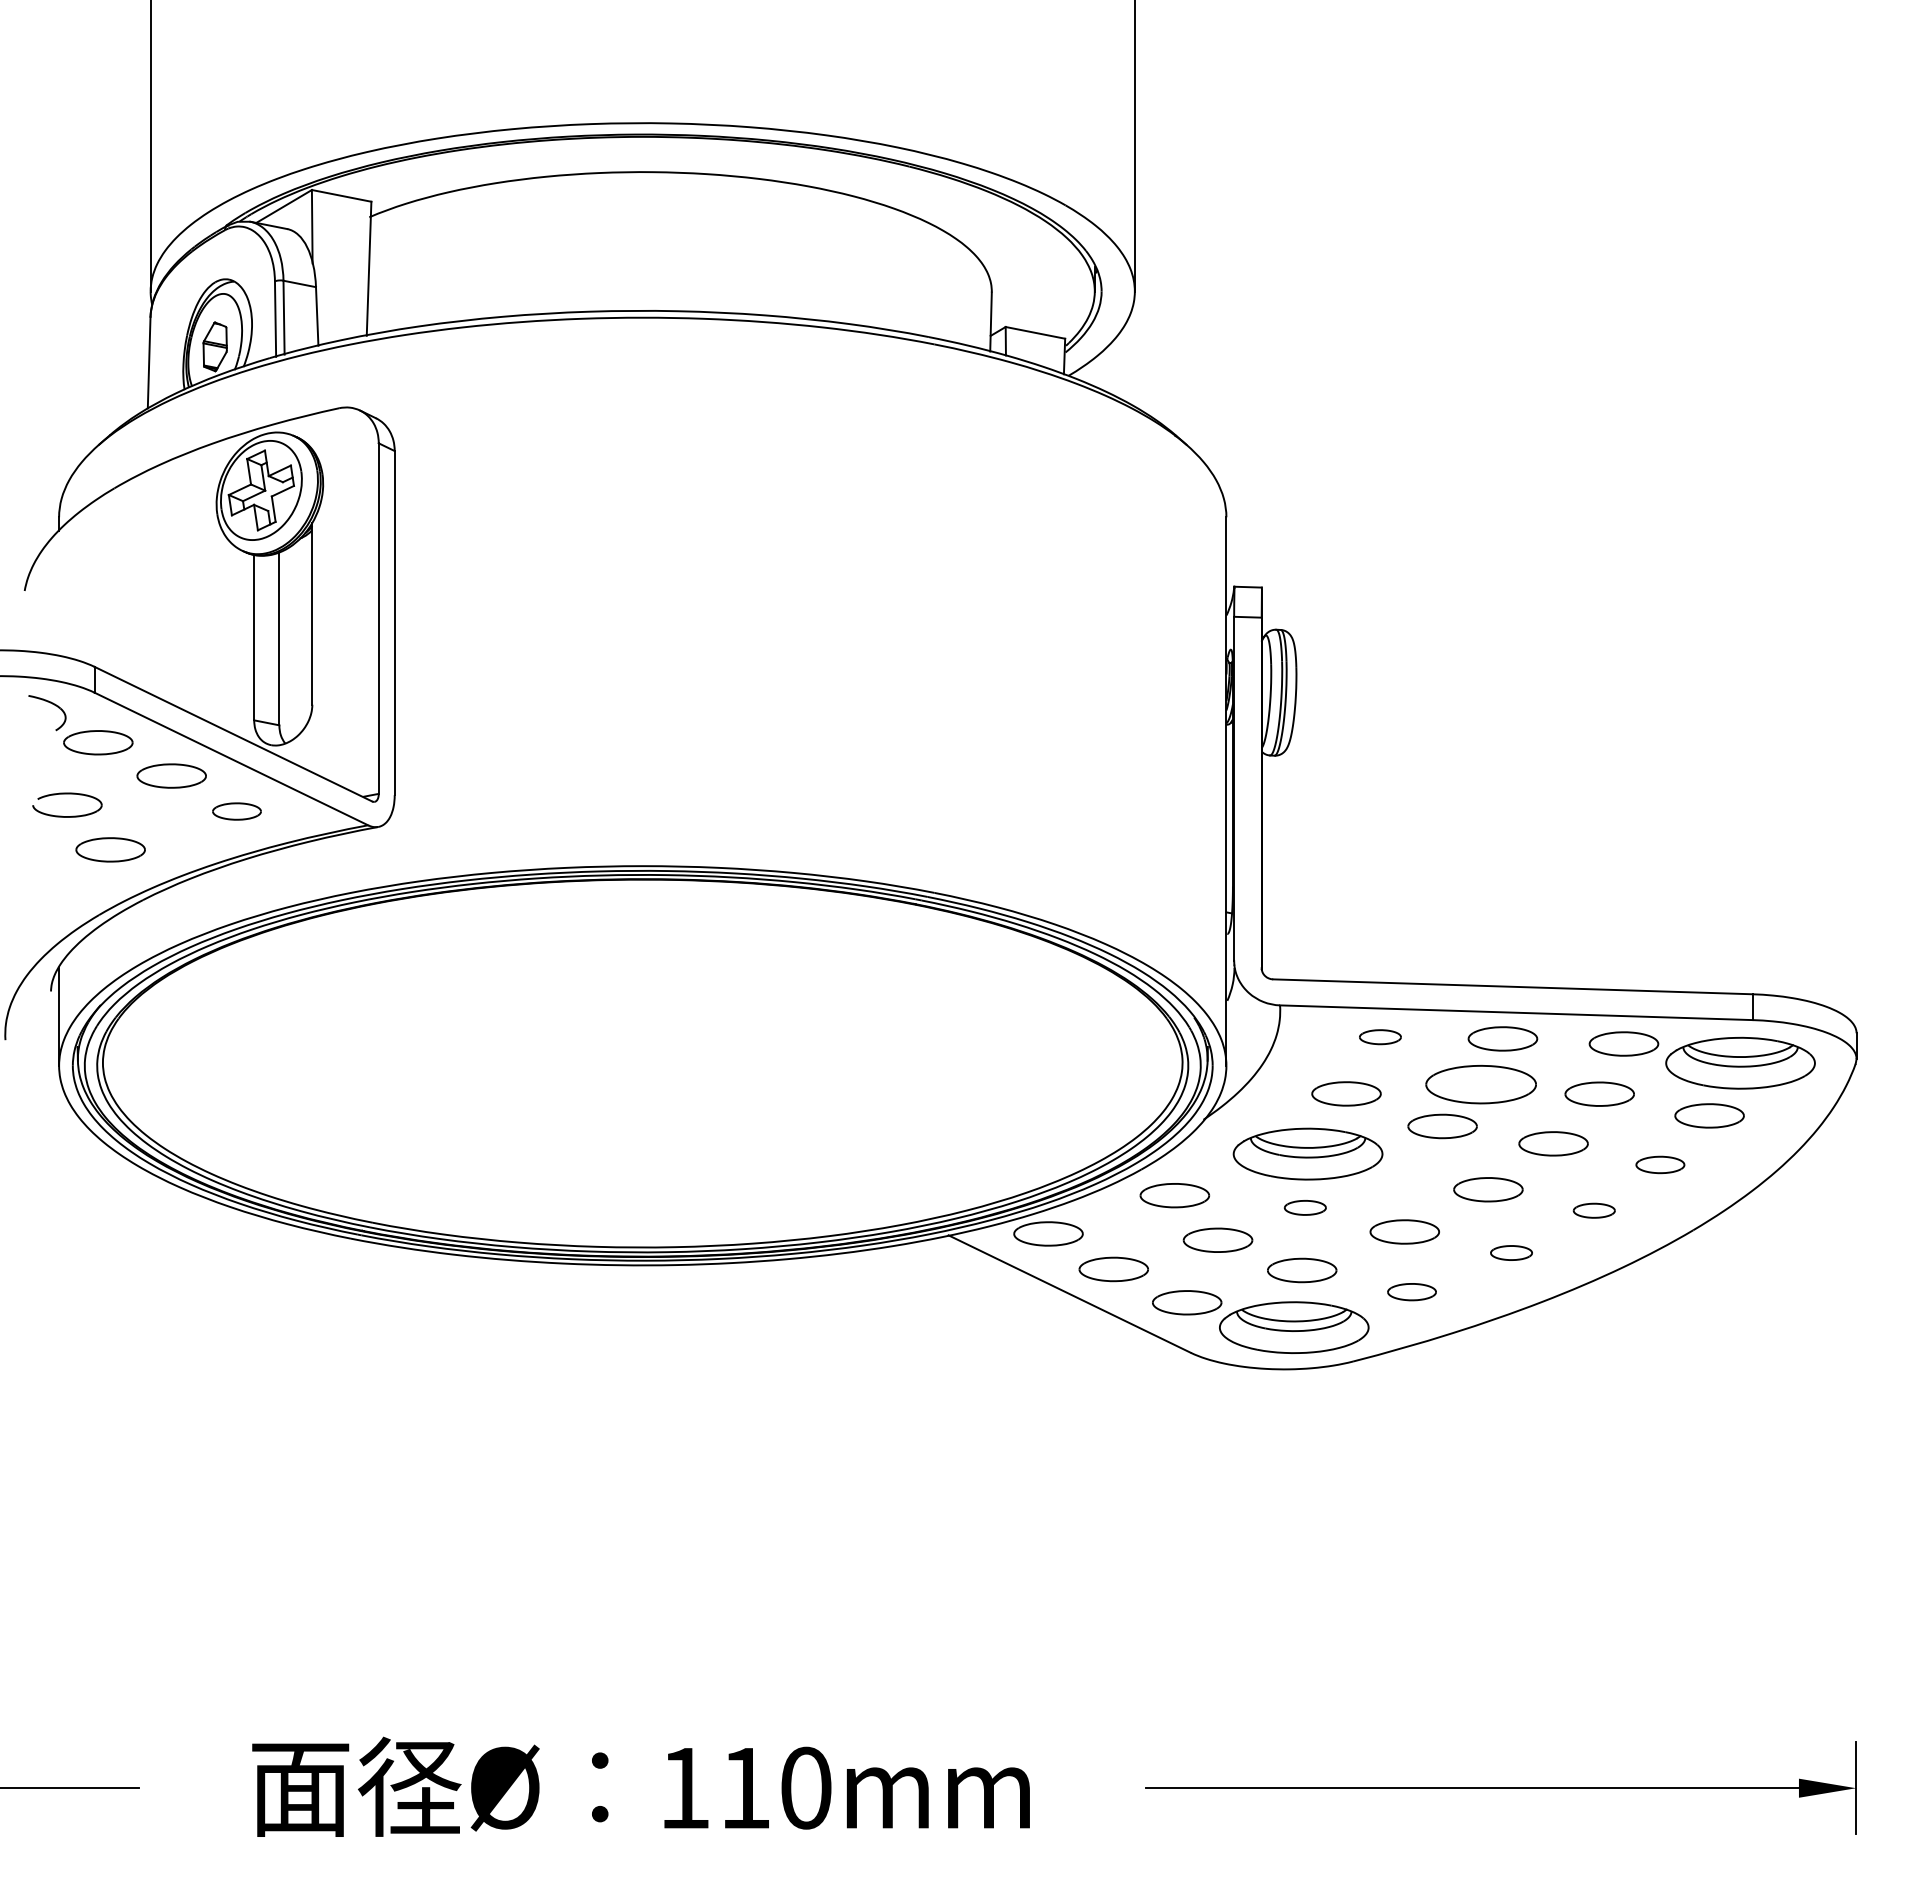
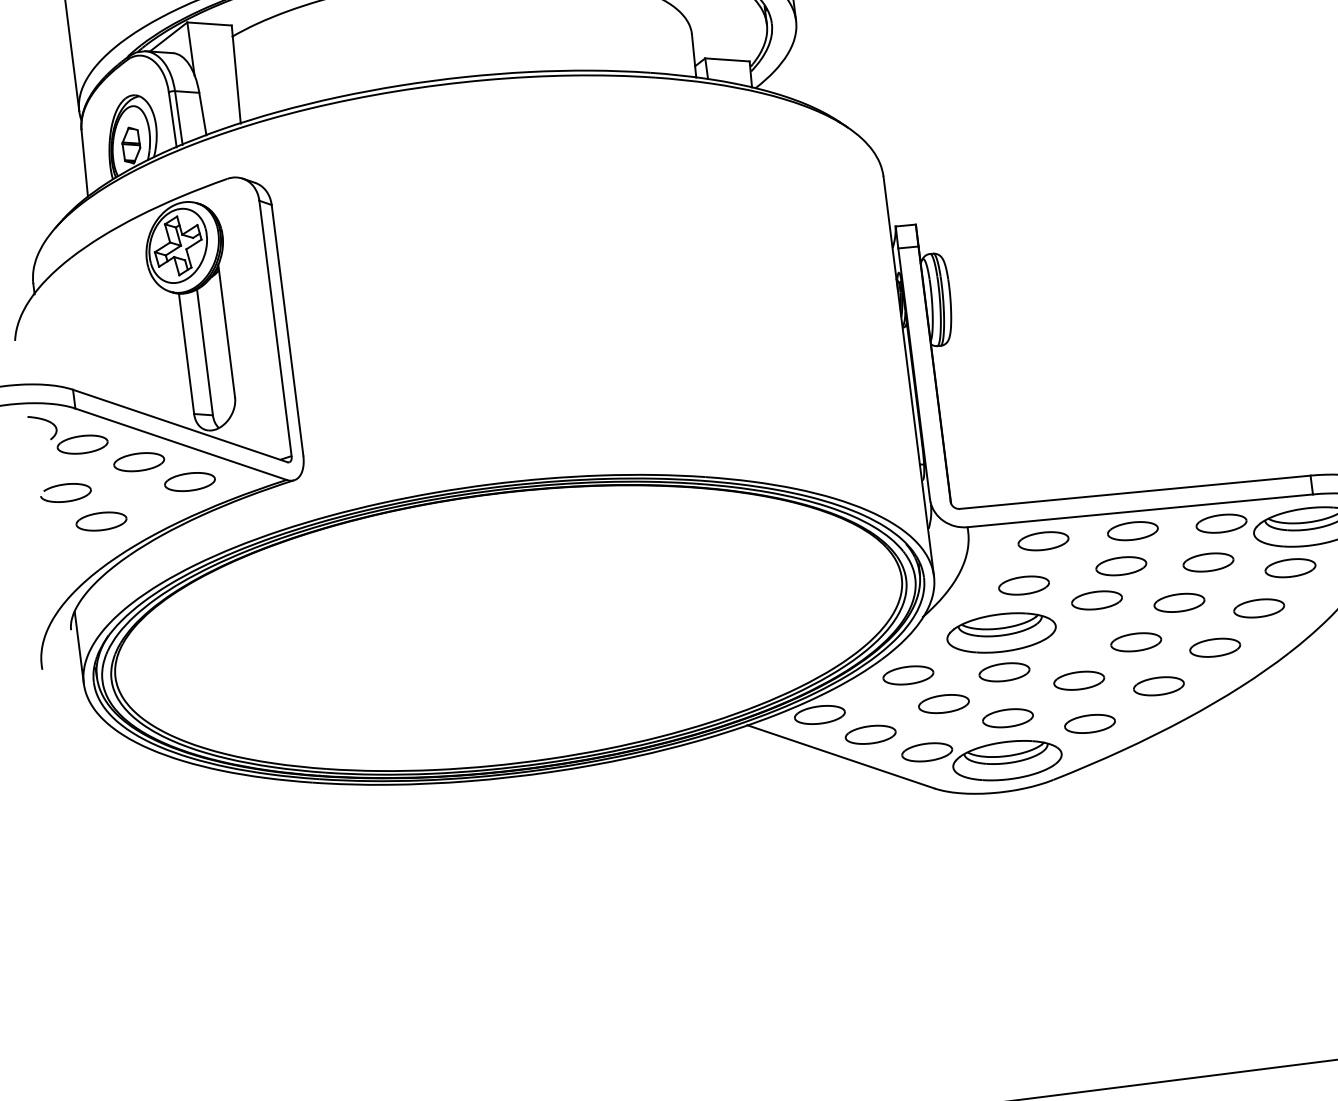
part: (236, 811) -> (189, 482), size x1.43
part: (1380, 1036) -> (1043, 540), size x1.67
part: (1481, 1083) -> (1121, 565), size x0.62
part: (1660, 1164) -> (1259, 608), size x1.43
part: (1305, 1207) -> (1004, 672), size x1.67
part: (1594, 1210) -> (1215, 647), size x1.67
part: (1511, 1252) -> (1158, 685), size x1.67
part: (1411, 1291) -> (1089, 723), size x1.43

